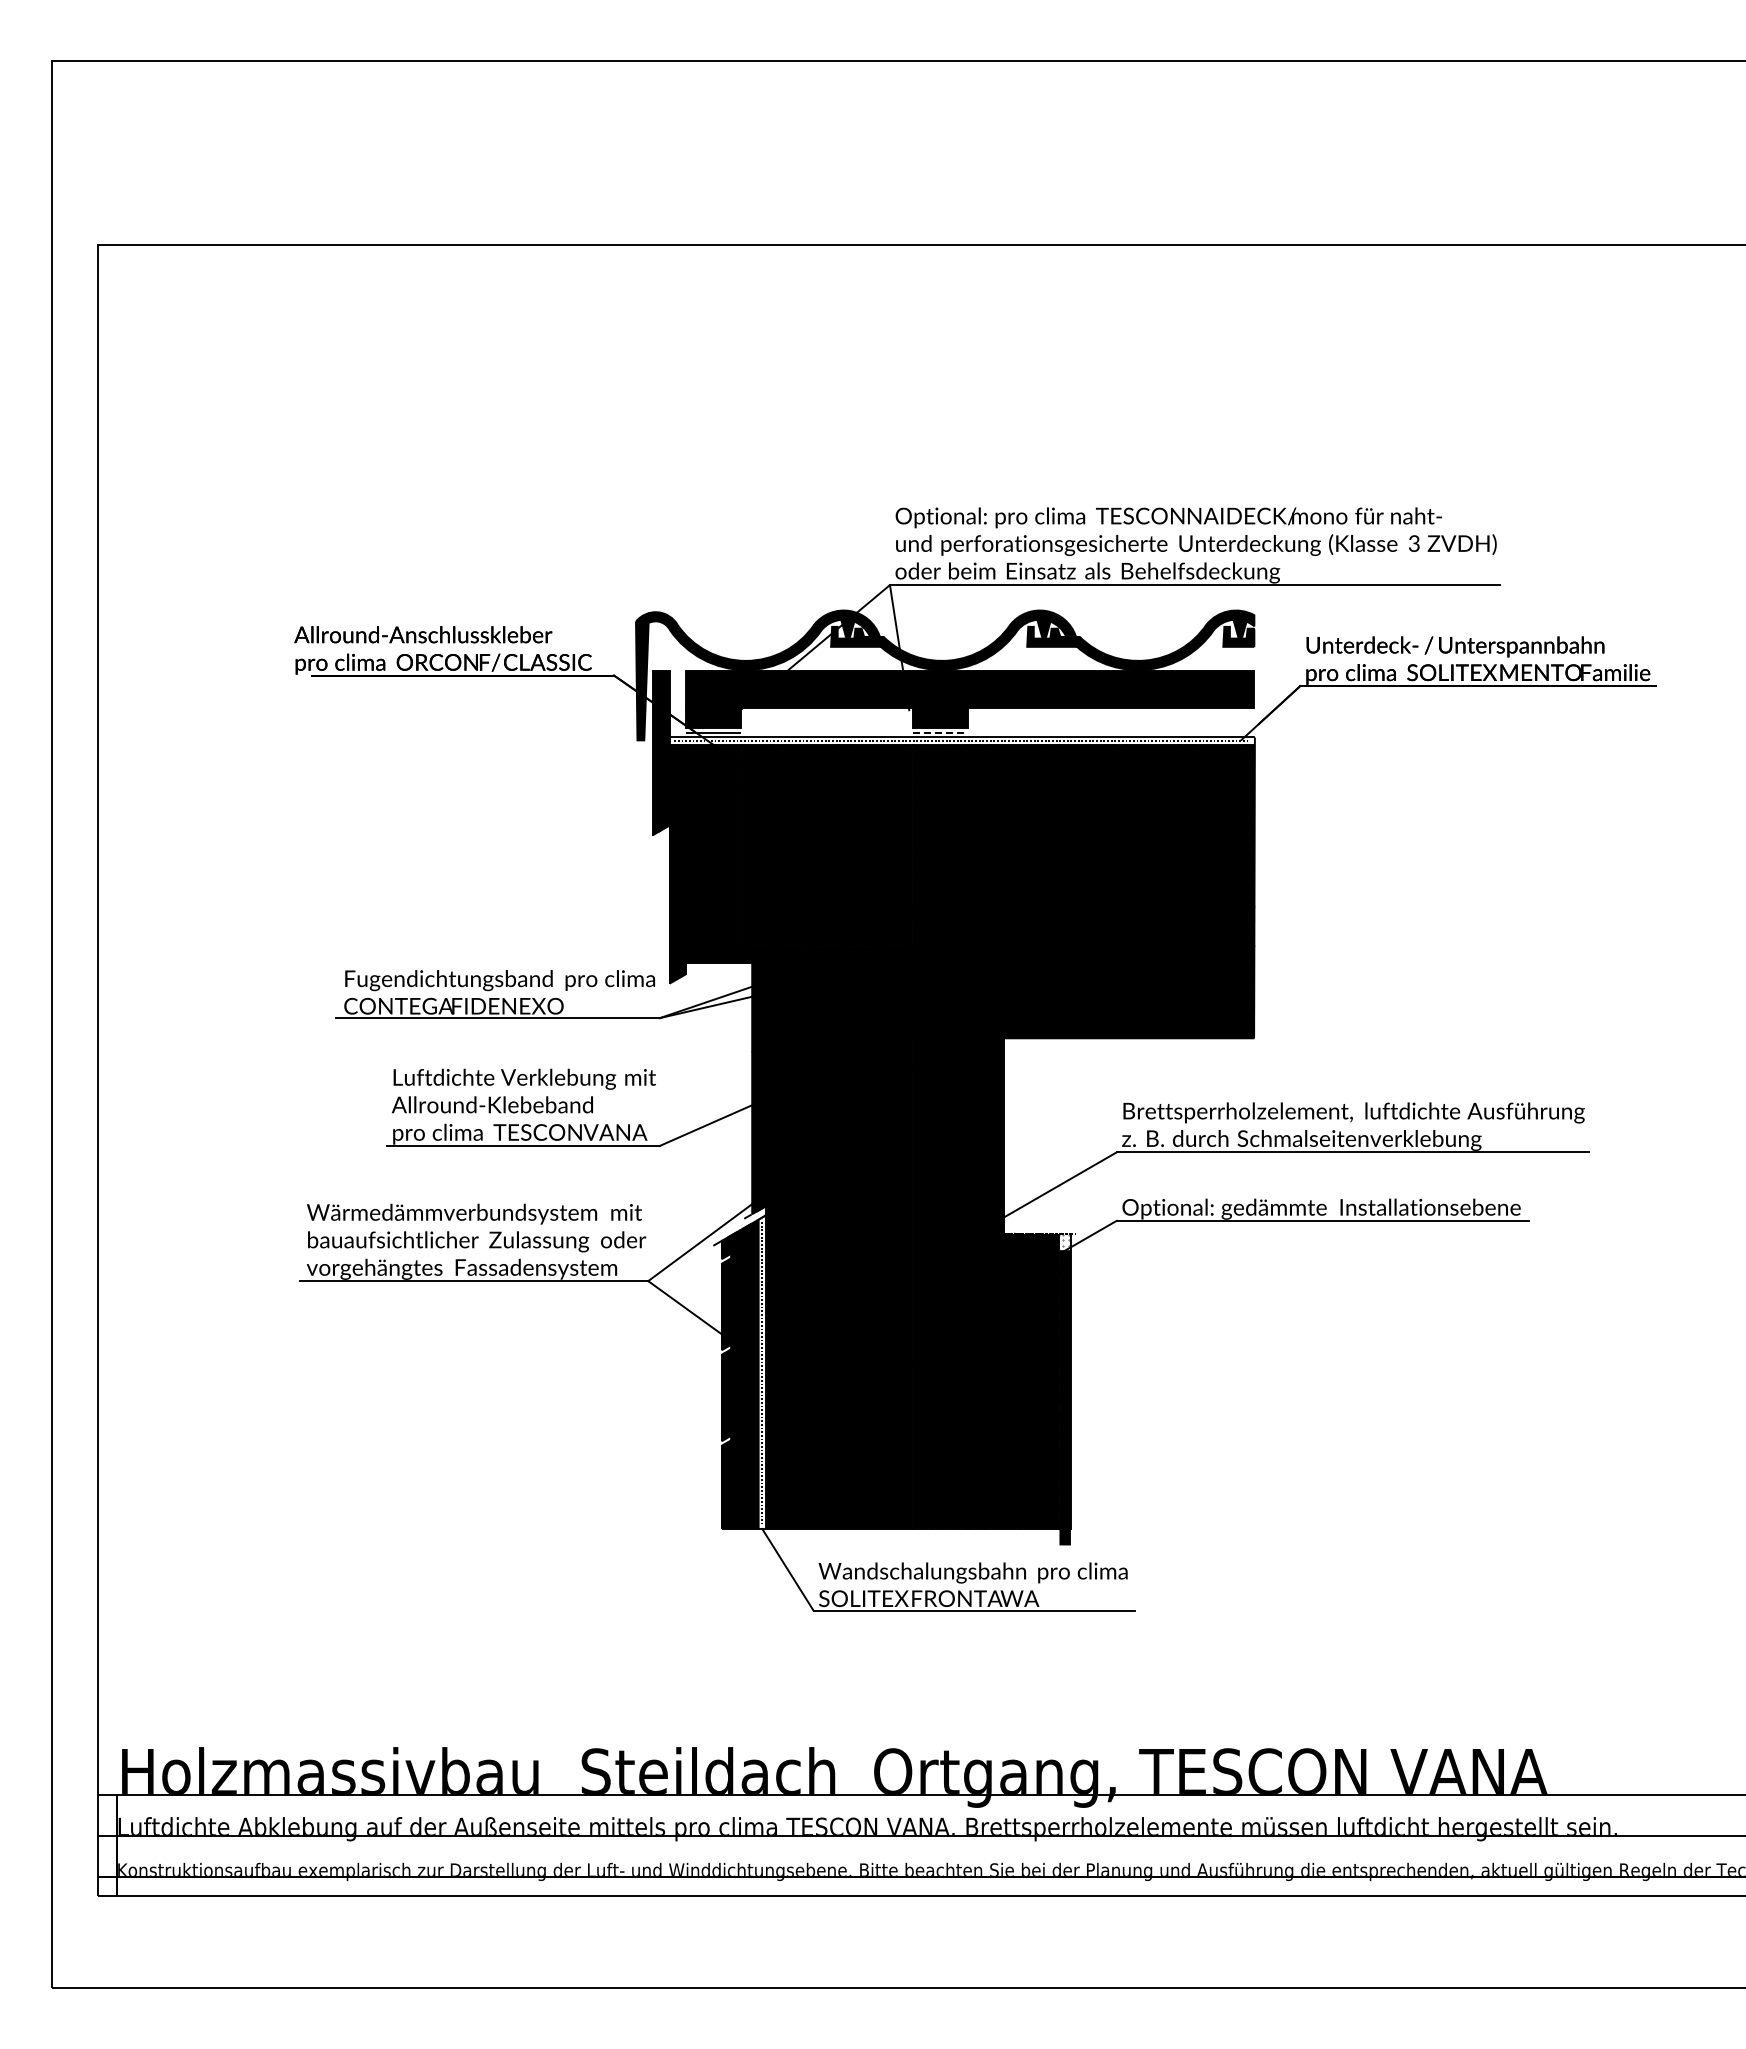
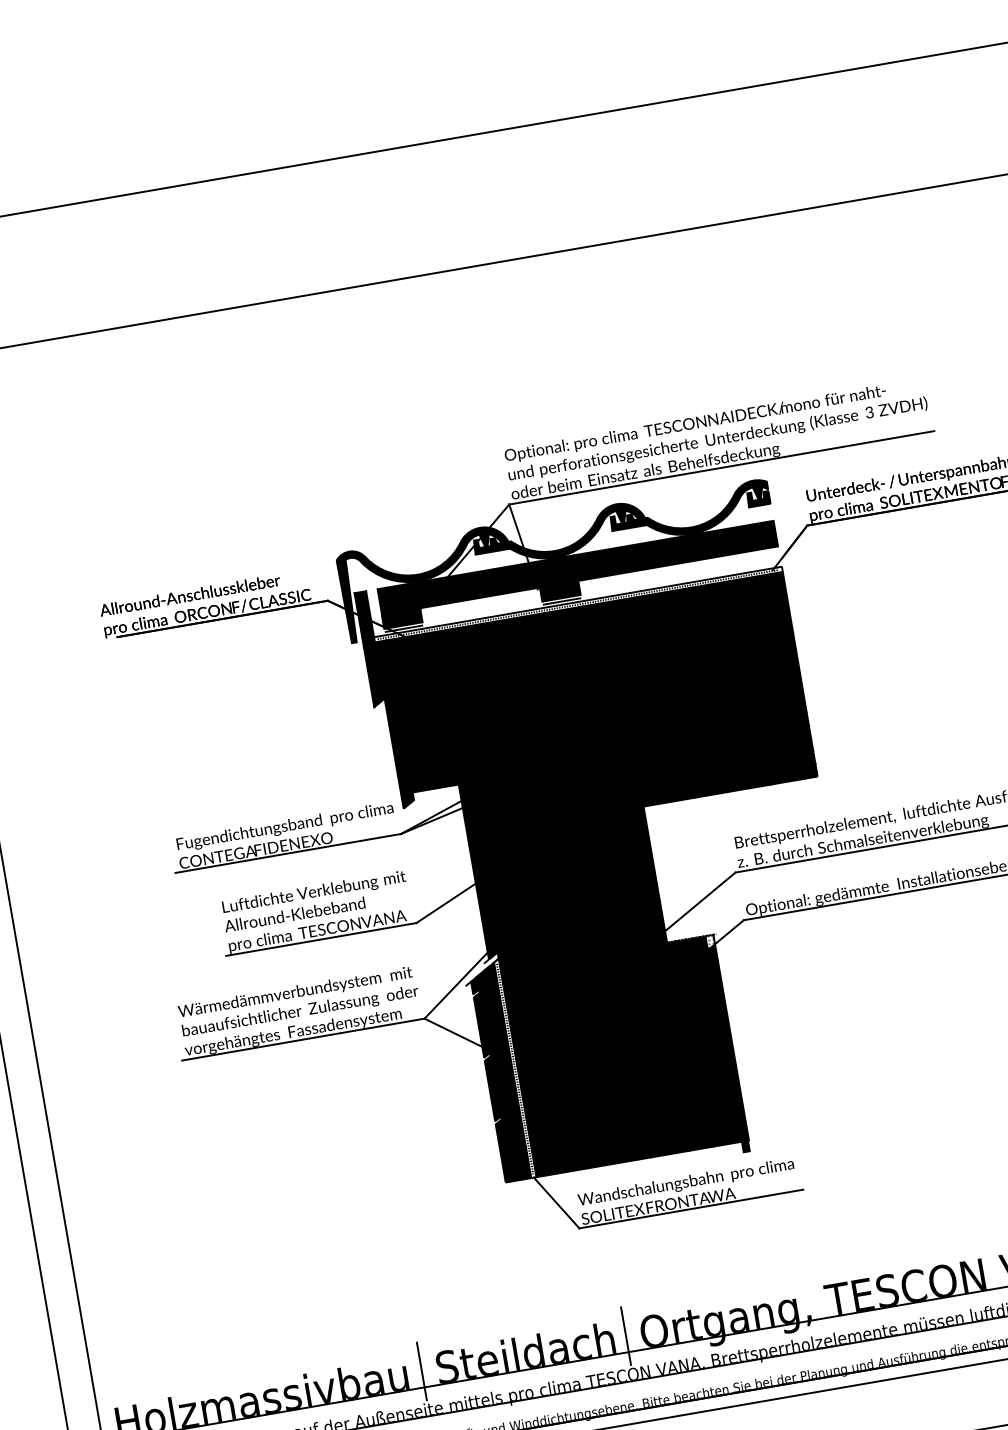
line: (940, 732) -> (562, 601), dashed -> solid
line: (559, 1771) -> (421, 1371), added
line: (852, 1771) -> (625, 1335), added

